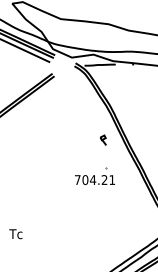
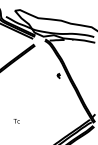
part: (94, 176) -> (54, 93), removed

